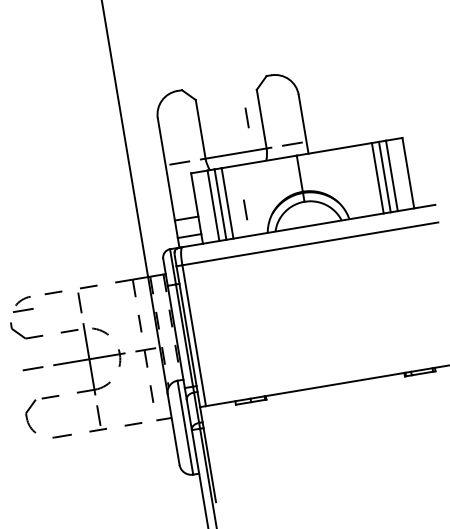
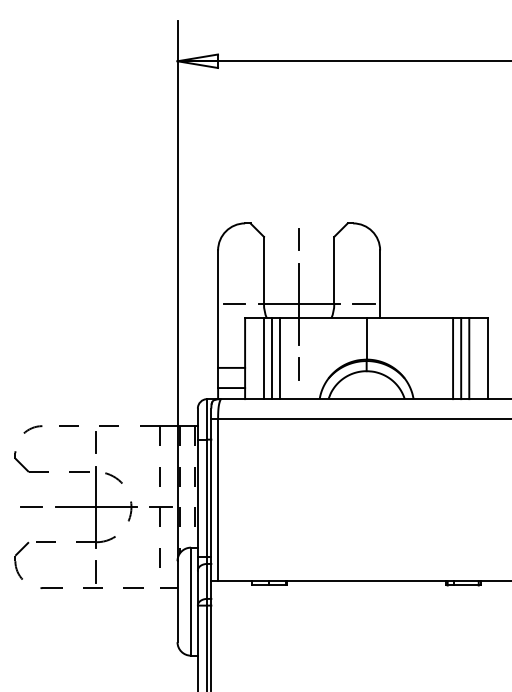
line: (246, 117) -> (298, 239), moved
line: (236, 152) -> (299, 303), added
line: (23, 309) -> (31, 439), removed

